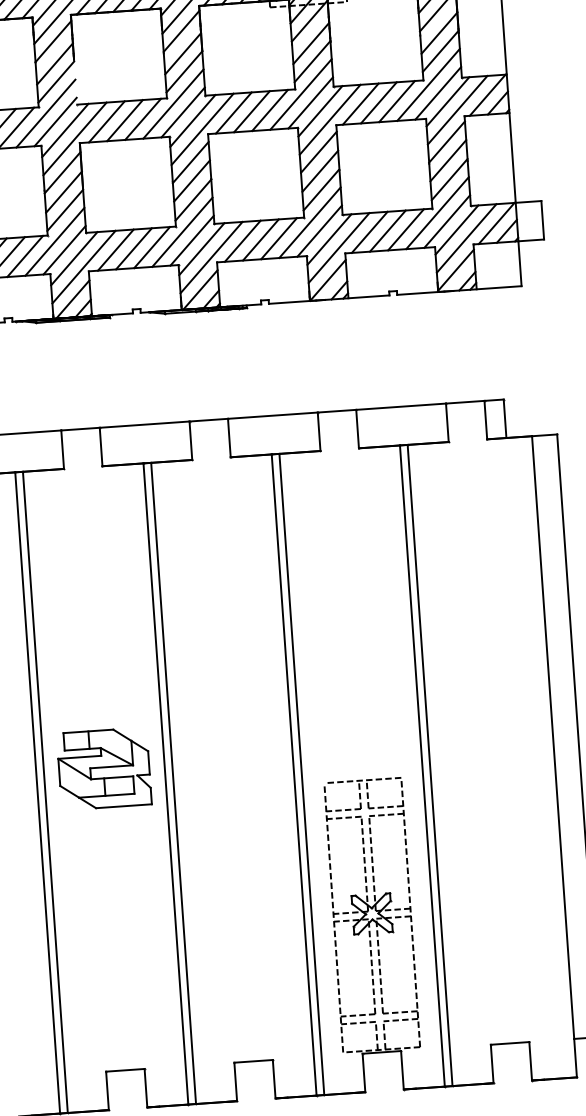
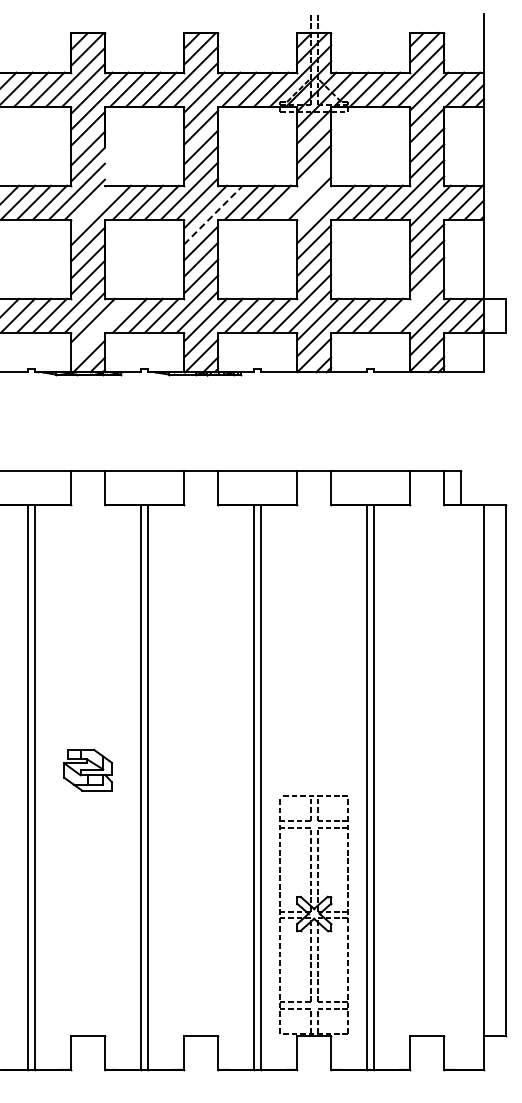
line: (300, 94) -> (301, 190), removed
line: (319, 111) -> (317, 206), removed
line: (202, 129) -> (213, 215), solid -> dashed
line: (64, 130) -> (92, 207), removed
line: (437, 212) -> (414, 302), removed
line: (83, 266) -> (100, 328), removed
part: (103, 769) -> (87, 770), size x0.6

